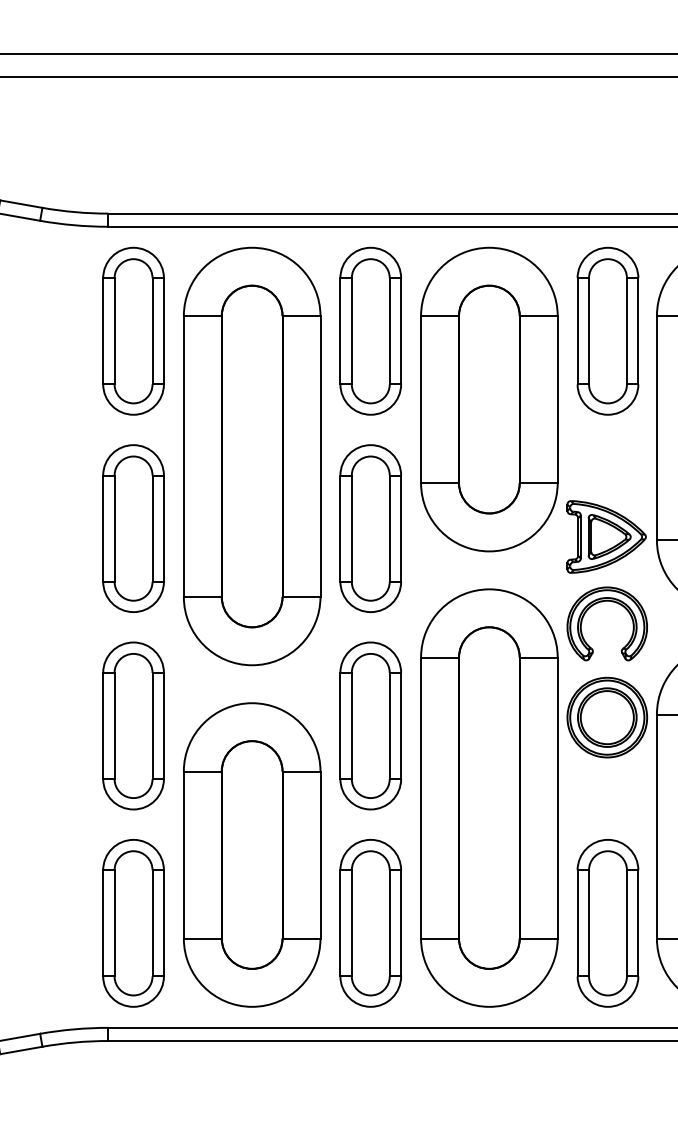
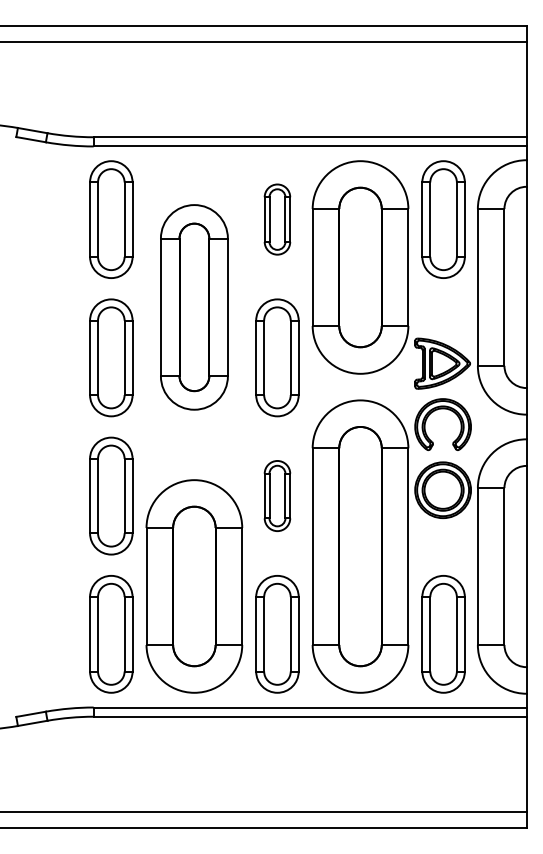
part: (370, 331) -> (277, 219), size x0.6
part: (252, 456) -> (194, 307), size x0.7
part: (370, 725) -> (277, 495), size x0.6

